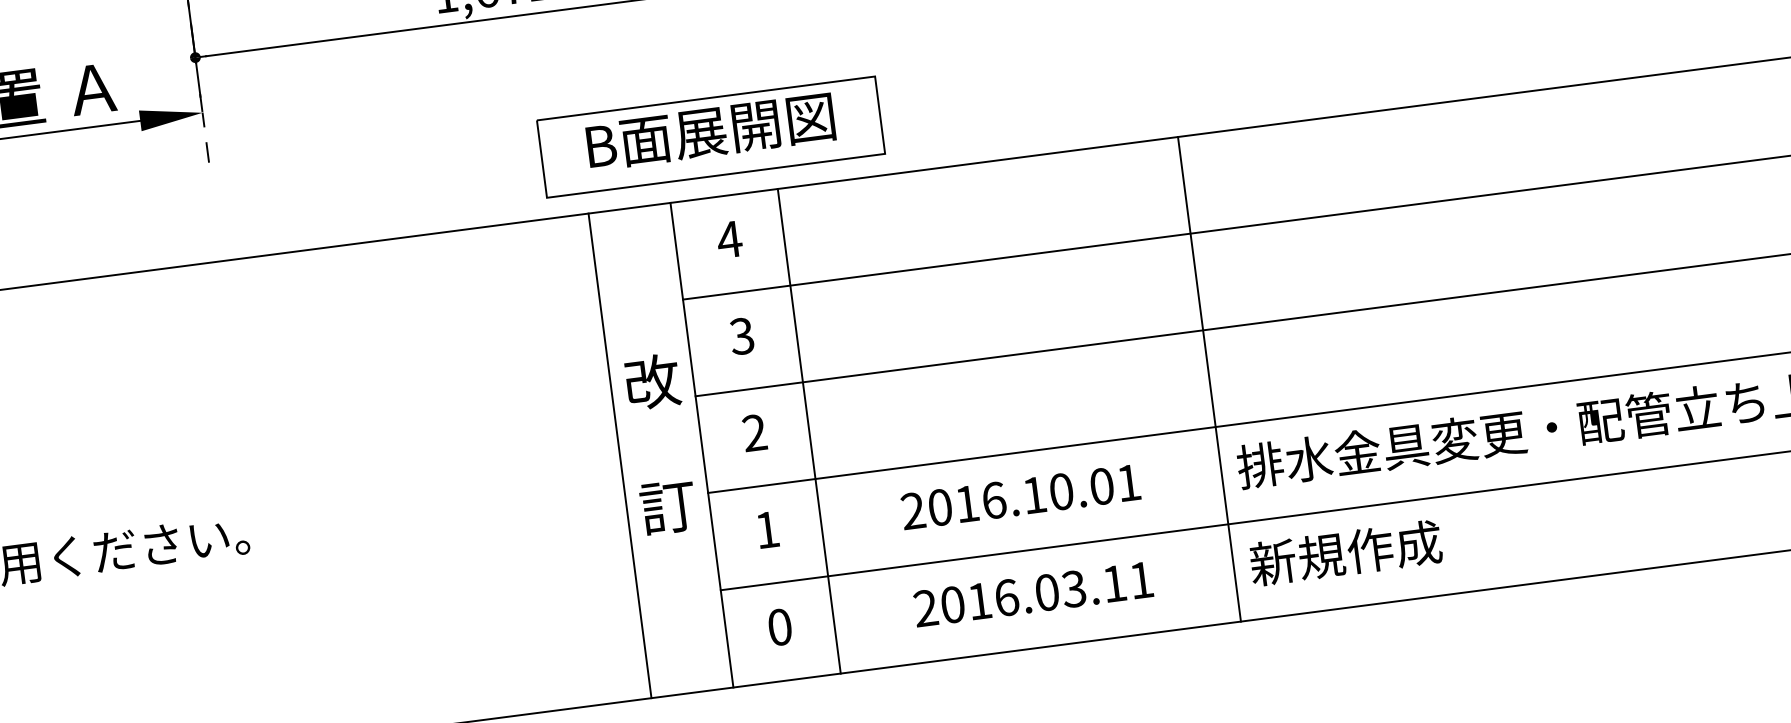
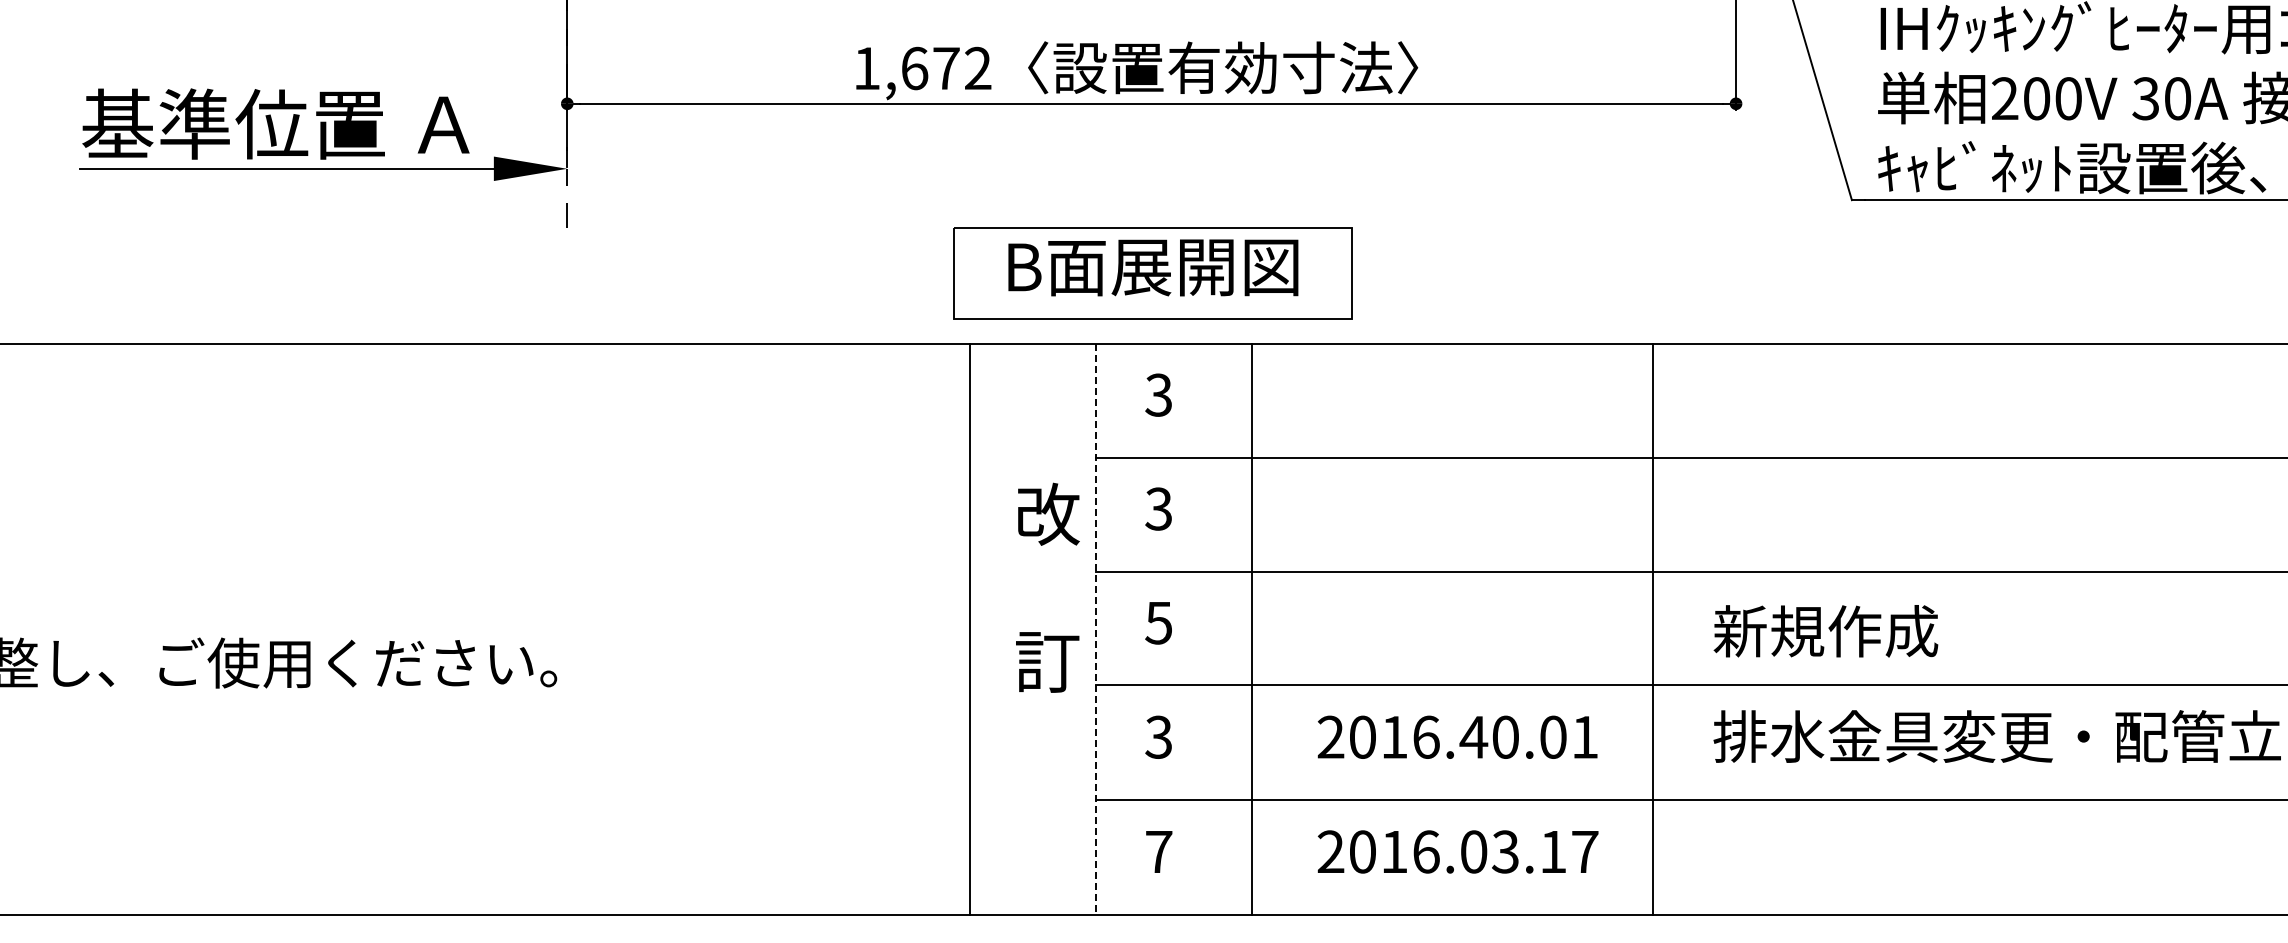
text: (729, 239) -> (1158, 394), 4 -> 3
line: (1209, 378) -> (1653, 628), moved
line: (809, 430) -> (1252, 628), moved
text: (754, 432) -> (1158, 622), 2 -> 5
text: (659, 444) -> (1047, 587), moved
line: (701, 445) -> (1095, 629), solid -> dashed
line: (620, 455) -> (970, 628), moved
text: (1034, 495) -> (1473, 737), 2016.10.01 -> 2016.40.01
text: (766, 529) -> (1158, 736), 1 -> 3
text: (1345, 553) -> (1825, 631), moved
text: (1141, 579) -> (1585, 851), 2016.03.11 -> 2016.03.17
text: (780, 626) -> (1159, 851), 0 -> 7

